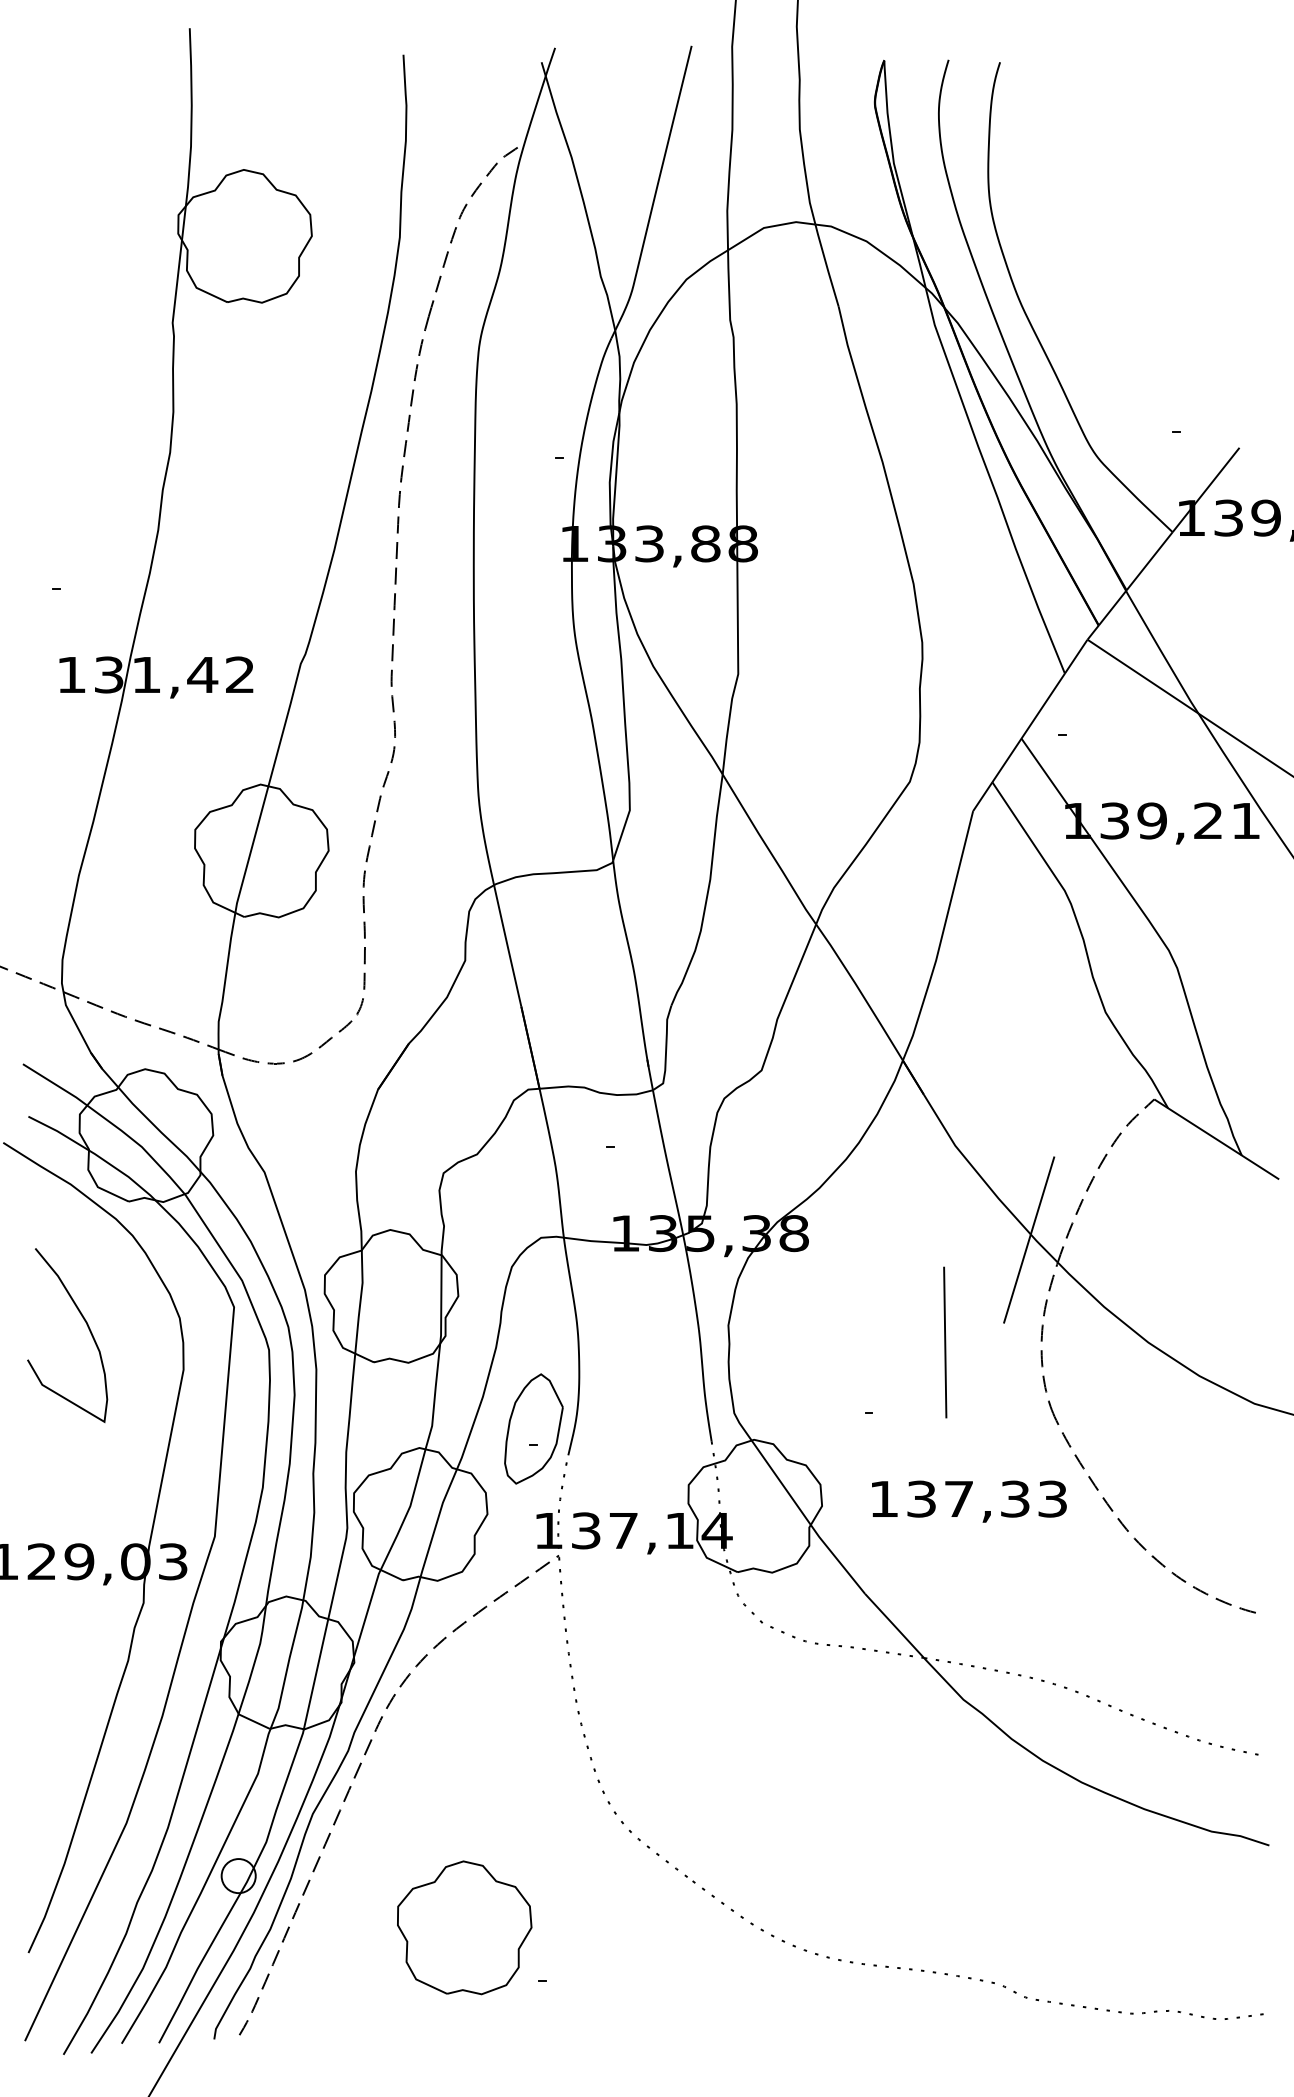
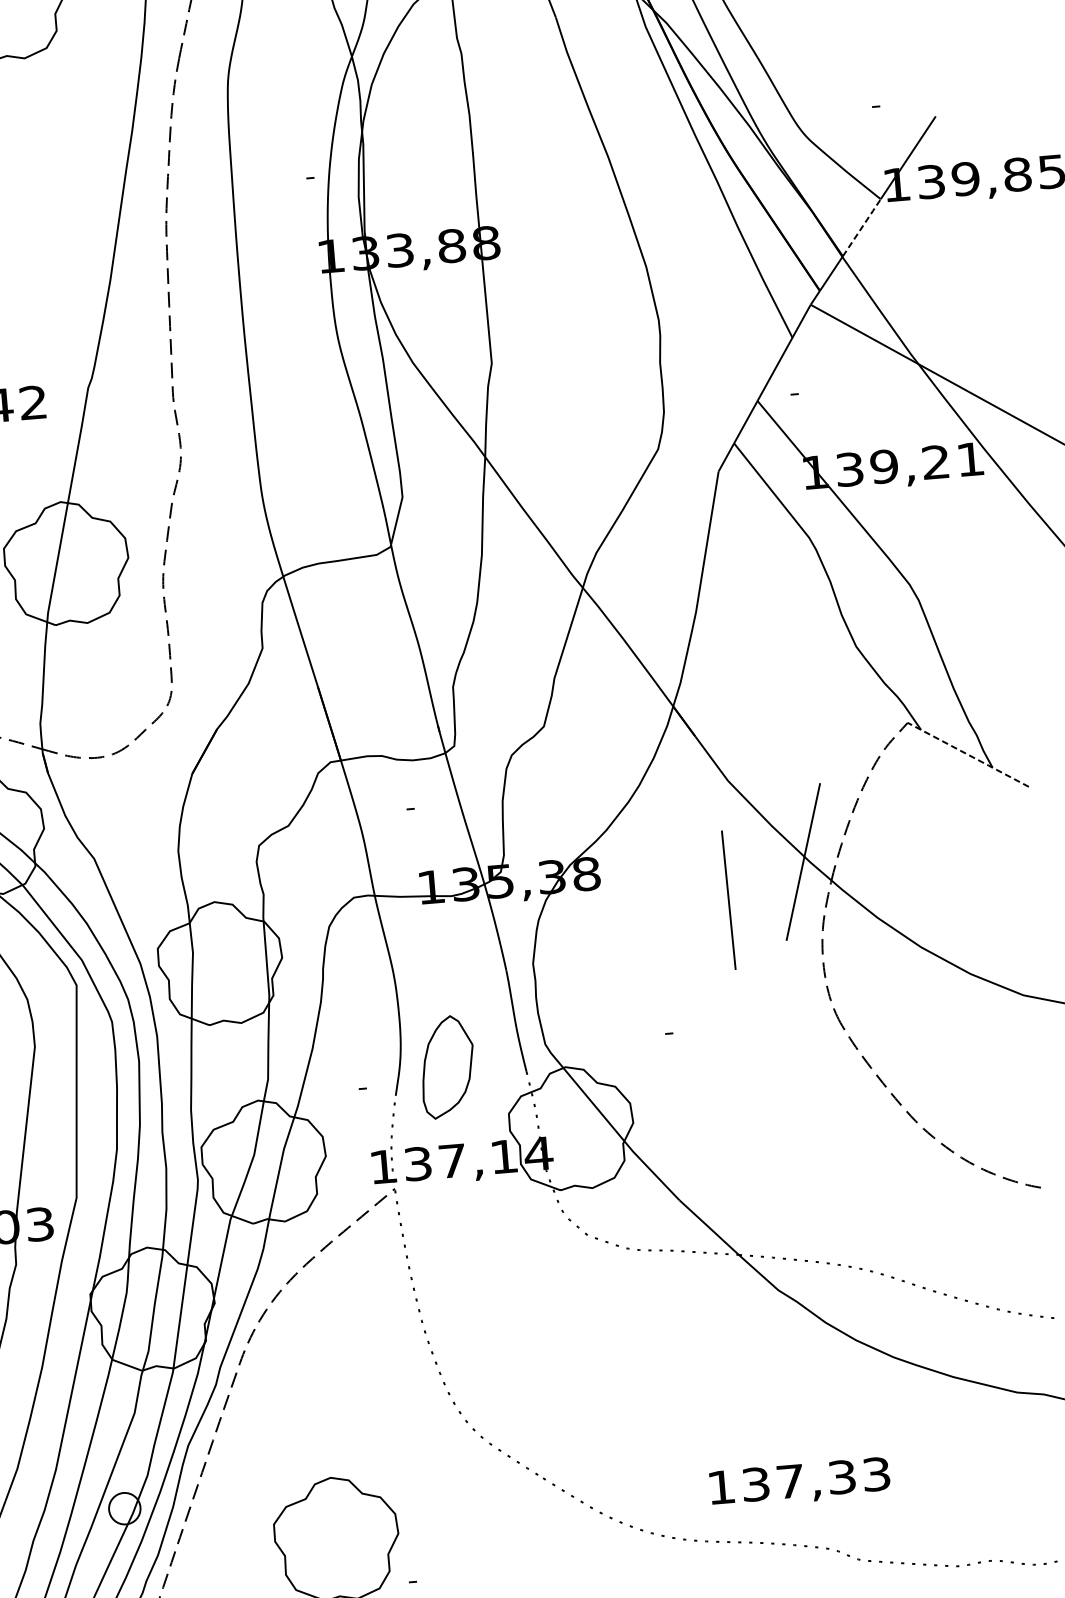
line: (1149, 560) -> (861, 227), solid -> dashed
line: (1217, 1139) -> (968, 754), solid -> dashed
line: (945, 1342) -> (729, 900), moved
part: (533, 1428) -> (447, 1066), moved
text: (969, 1501) -> (800, 1482), moved

